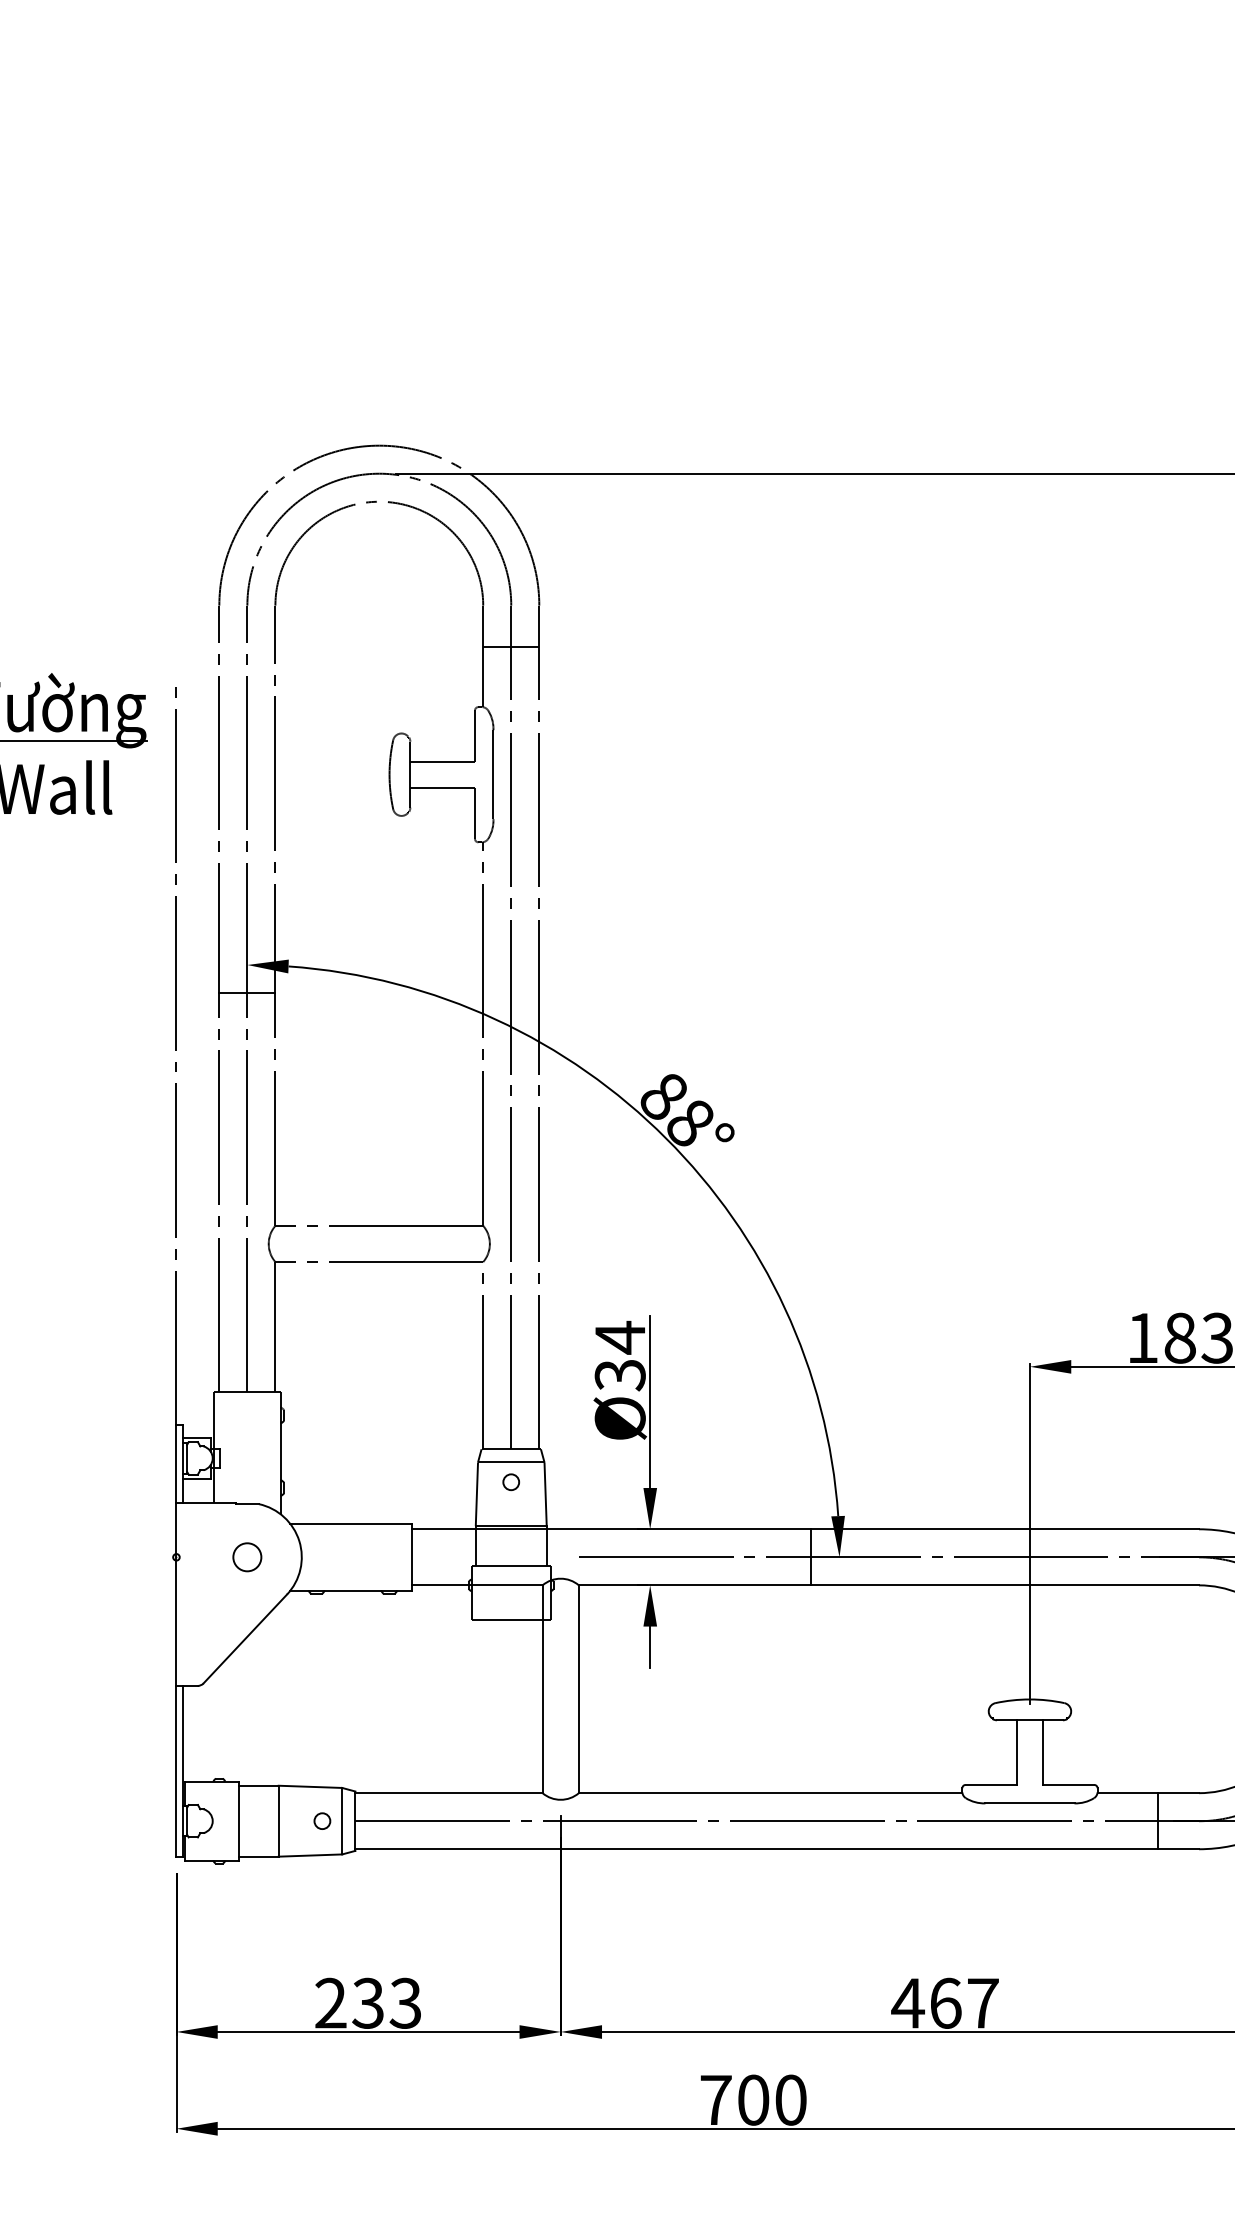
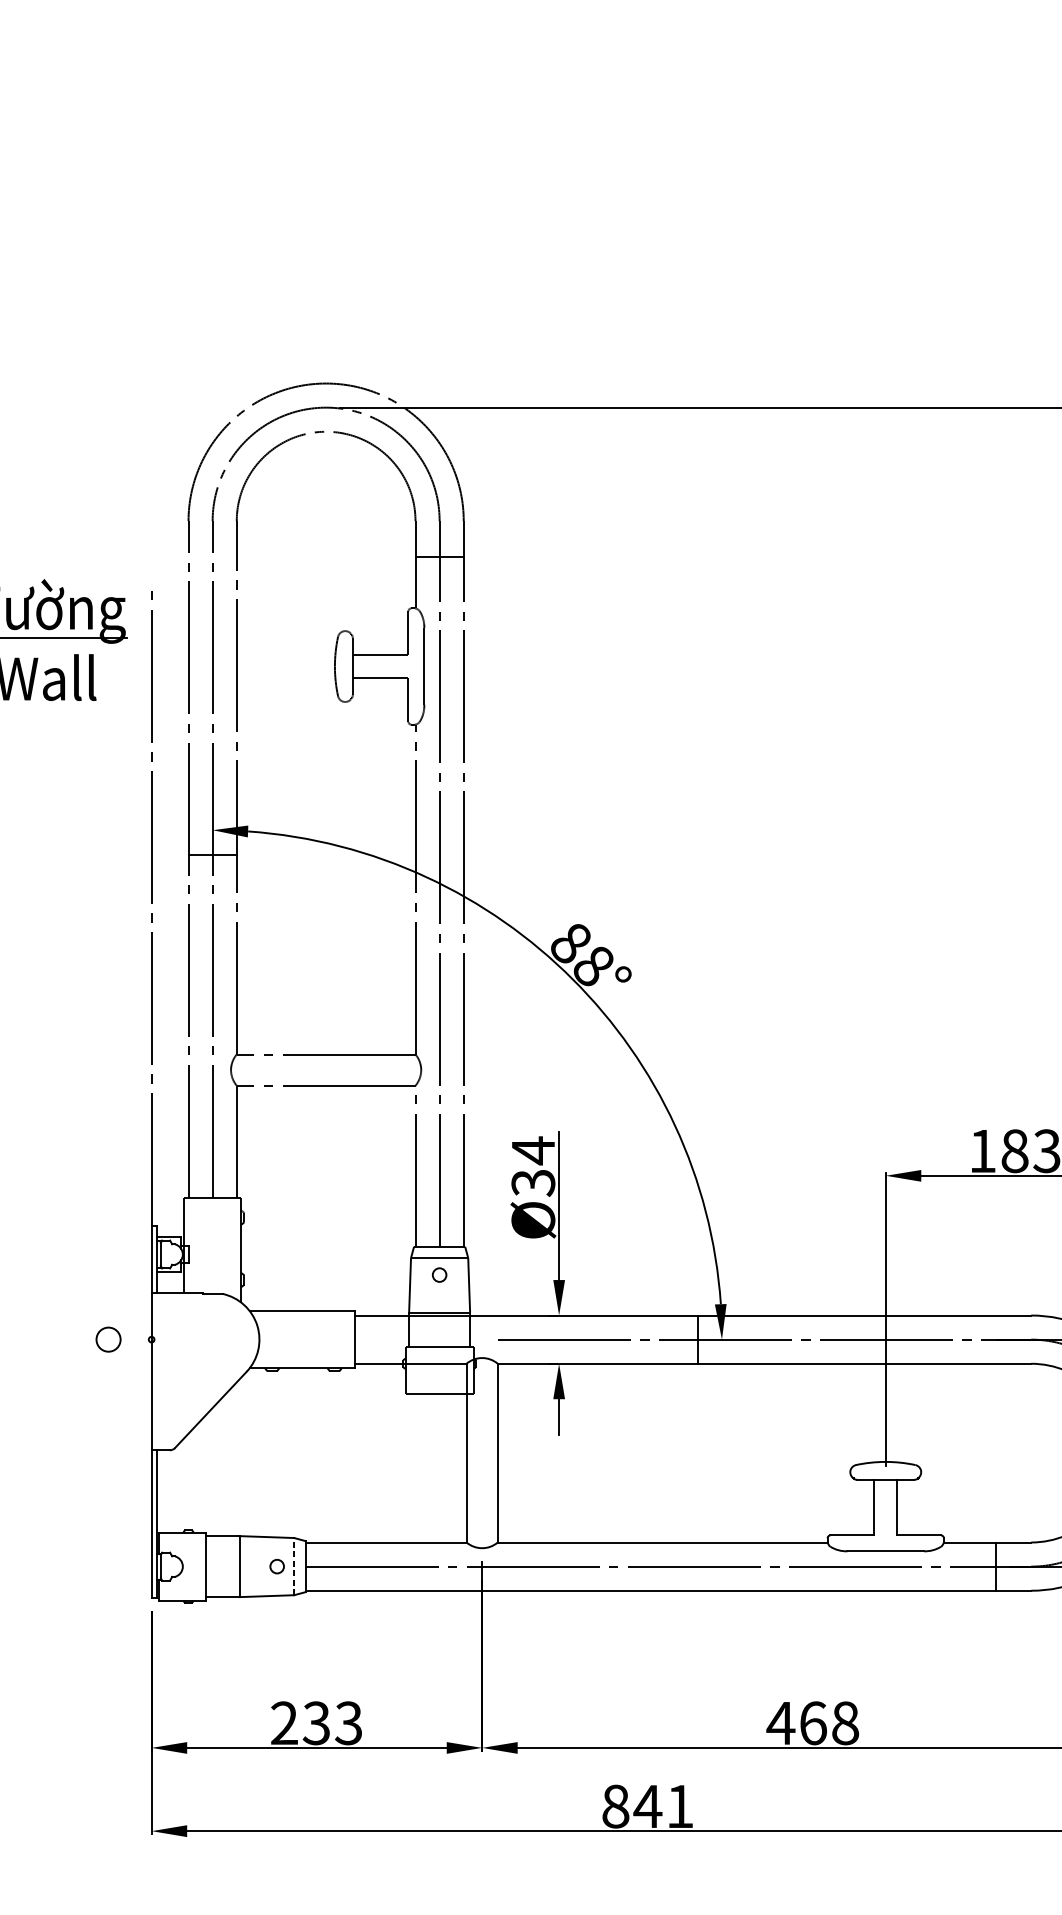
circle: (247, 1557) -> (108, 1339), moved
line: (342, 1820) -> (294, 1566), solid -> dashed
text: (982, 2003) -> (844, 1723), 467 -> 468
text: (753, 2099) -> (647, 1805), 700 -> 841

